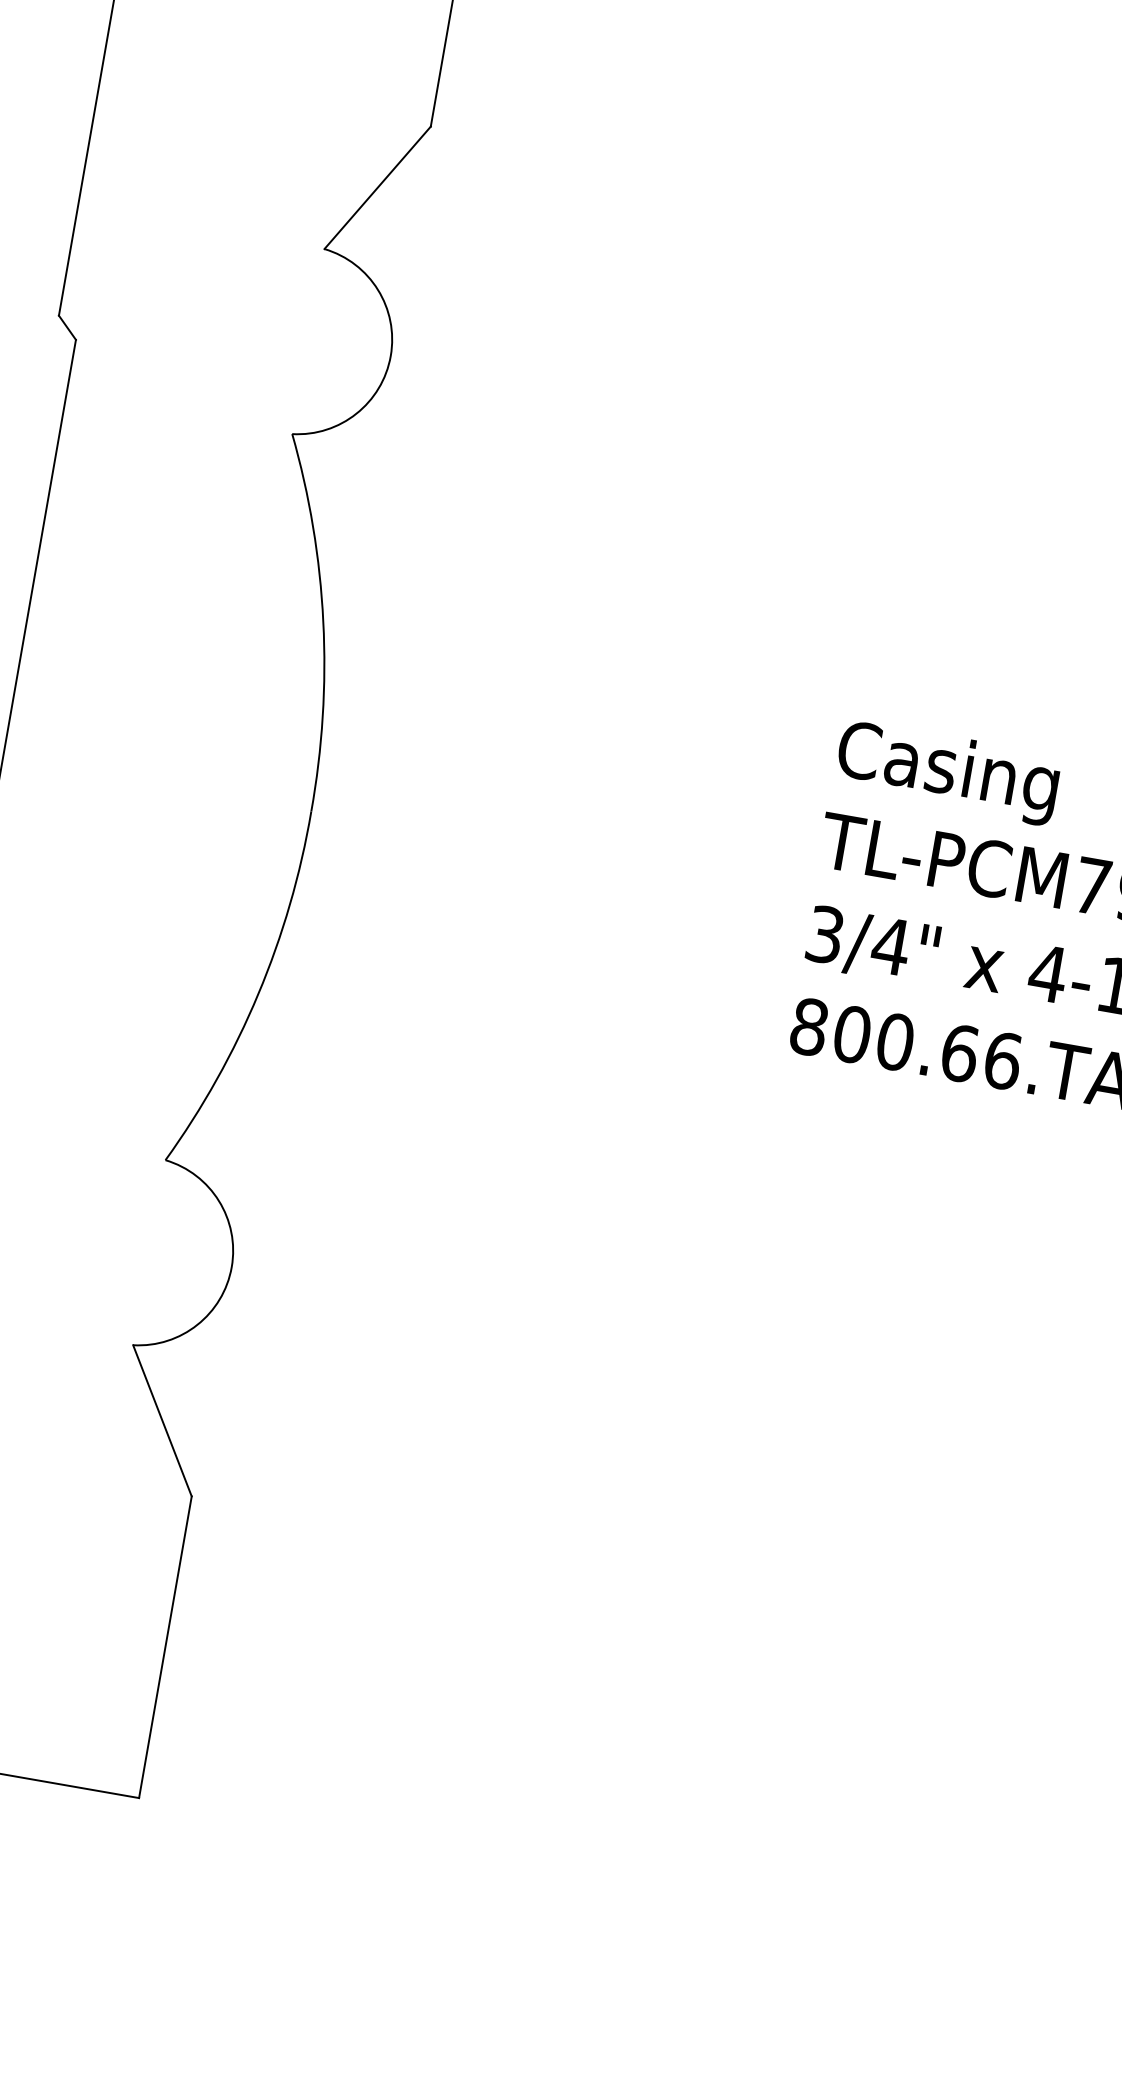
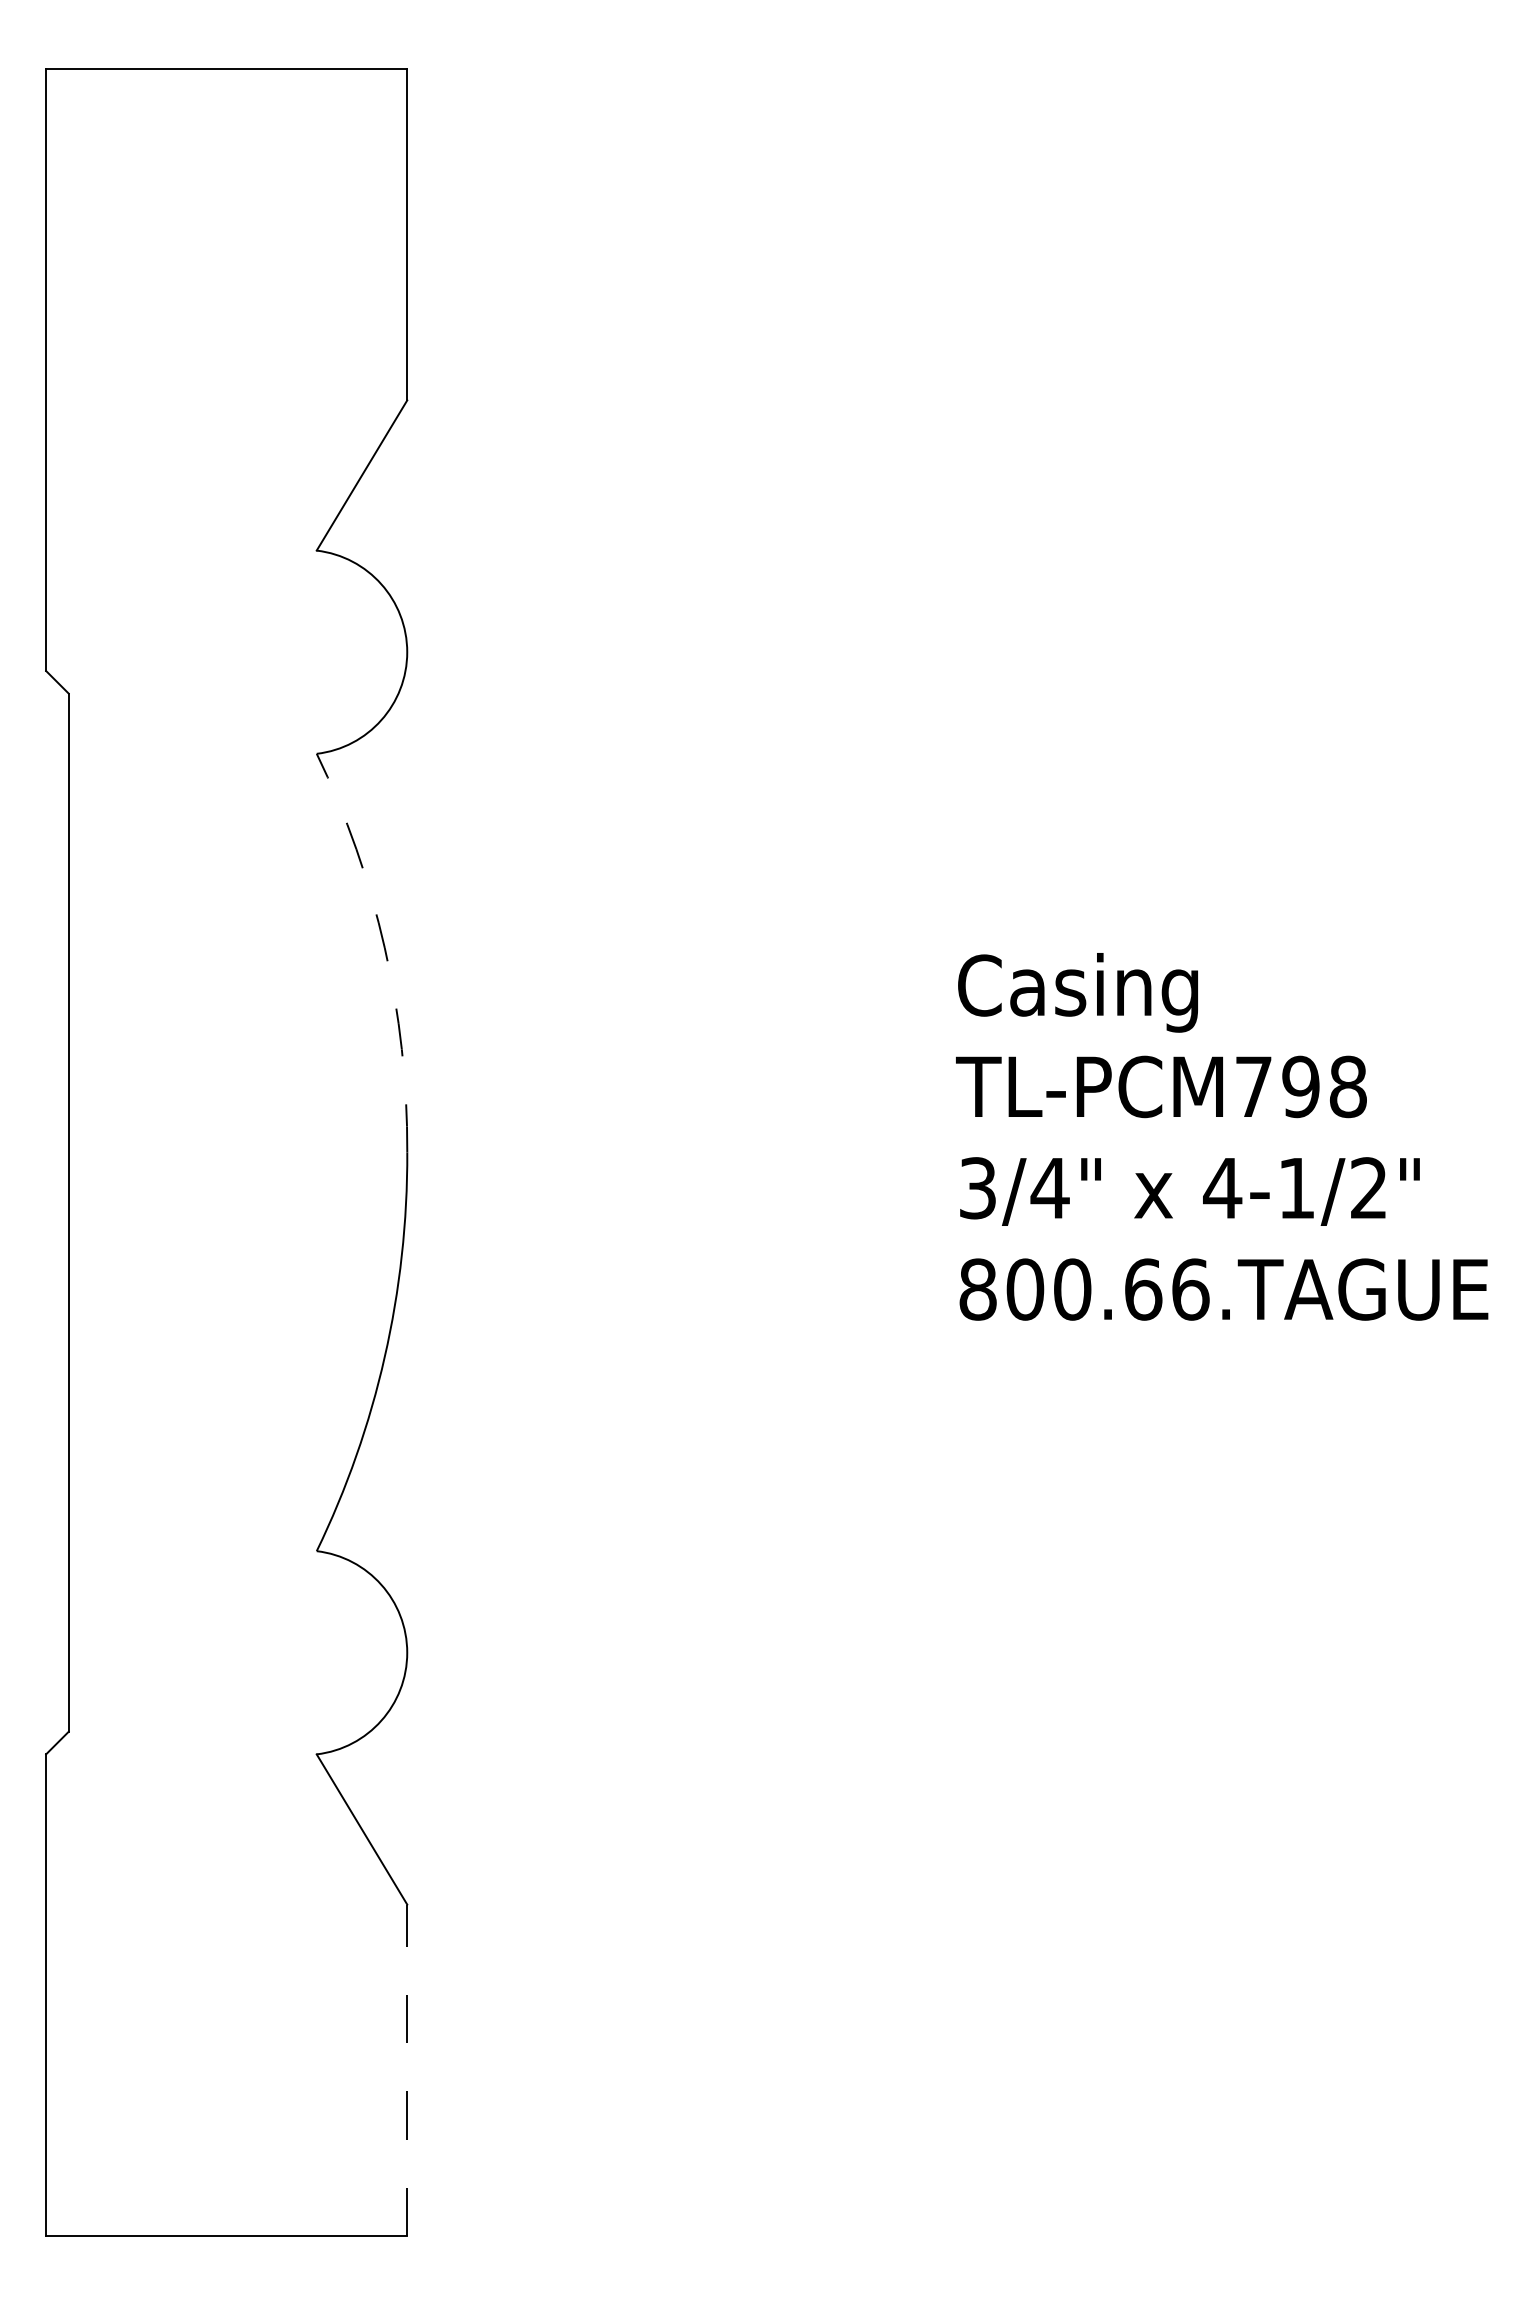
arc: (323, 621) -> (384, 947), solid -> dashed
line: (165, 1647) -> (407, 2070), solid -> dashed

